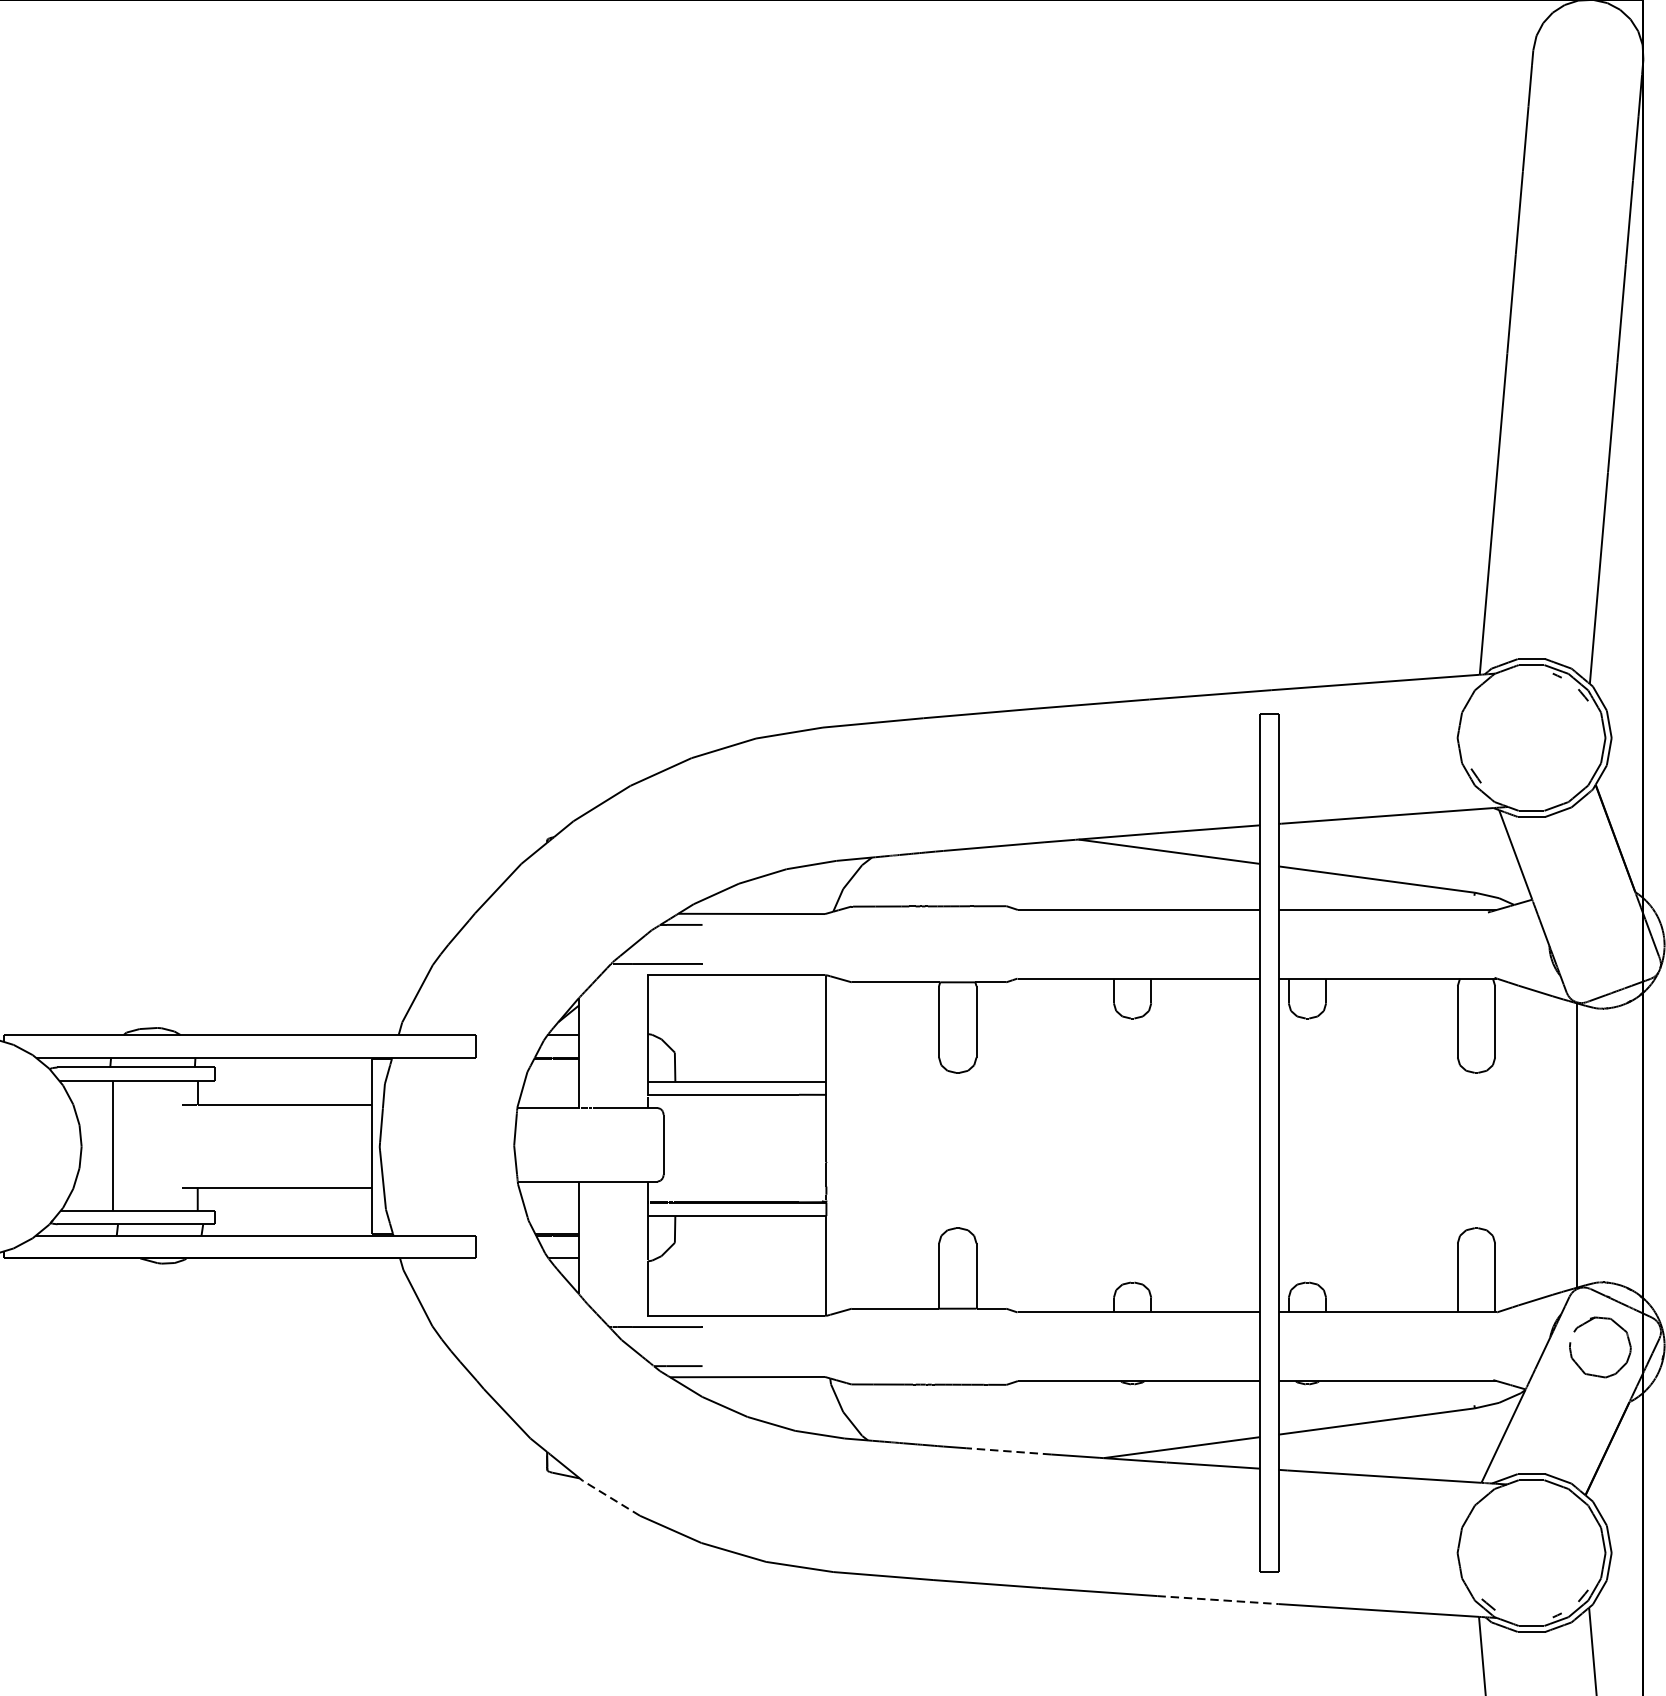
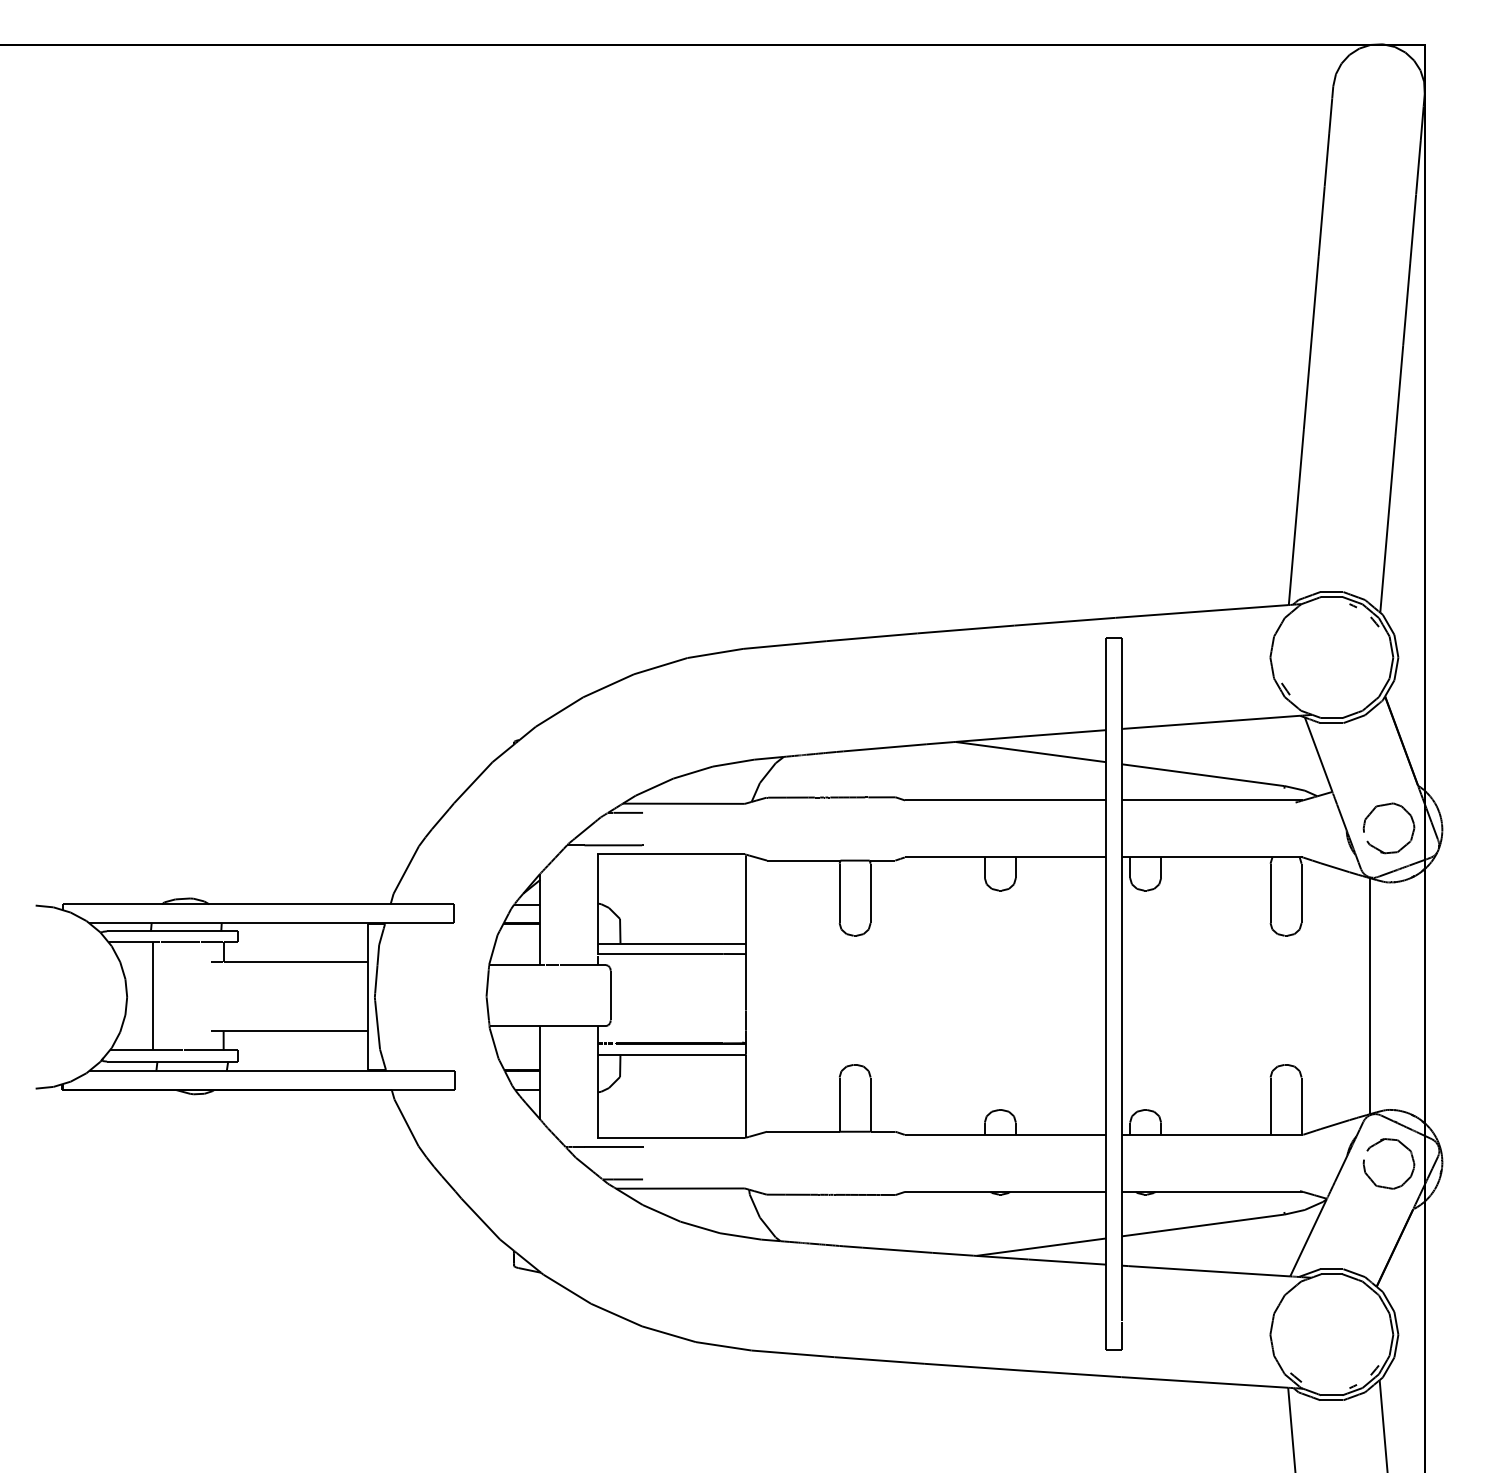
part: (1584, 965) -> (1375, 846), added
line: (1007, 1451) -> (896, 1250), dashed -> solid
line: (611, 1498) -> (567, 1289), dashed -> solid
line: (1218, 1599) -> (1071, 1373), dashed -> solid

